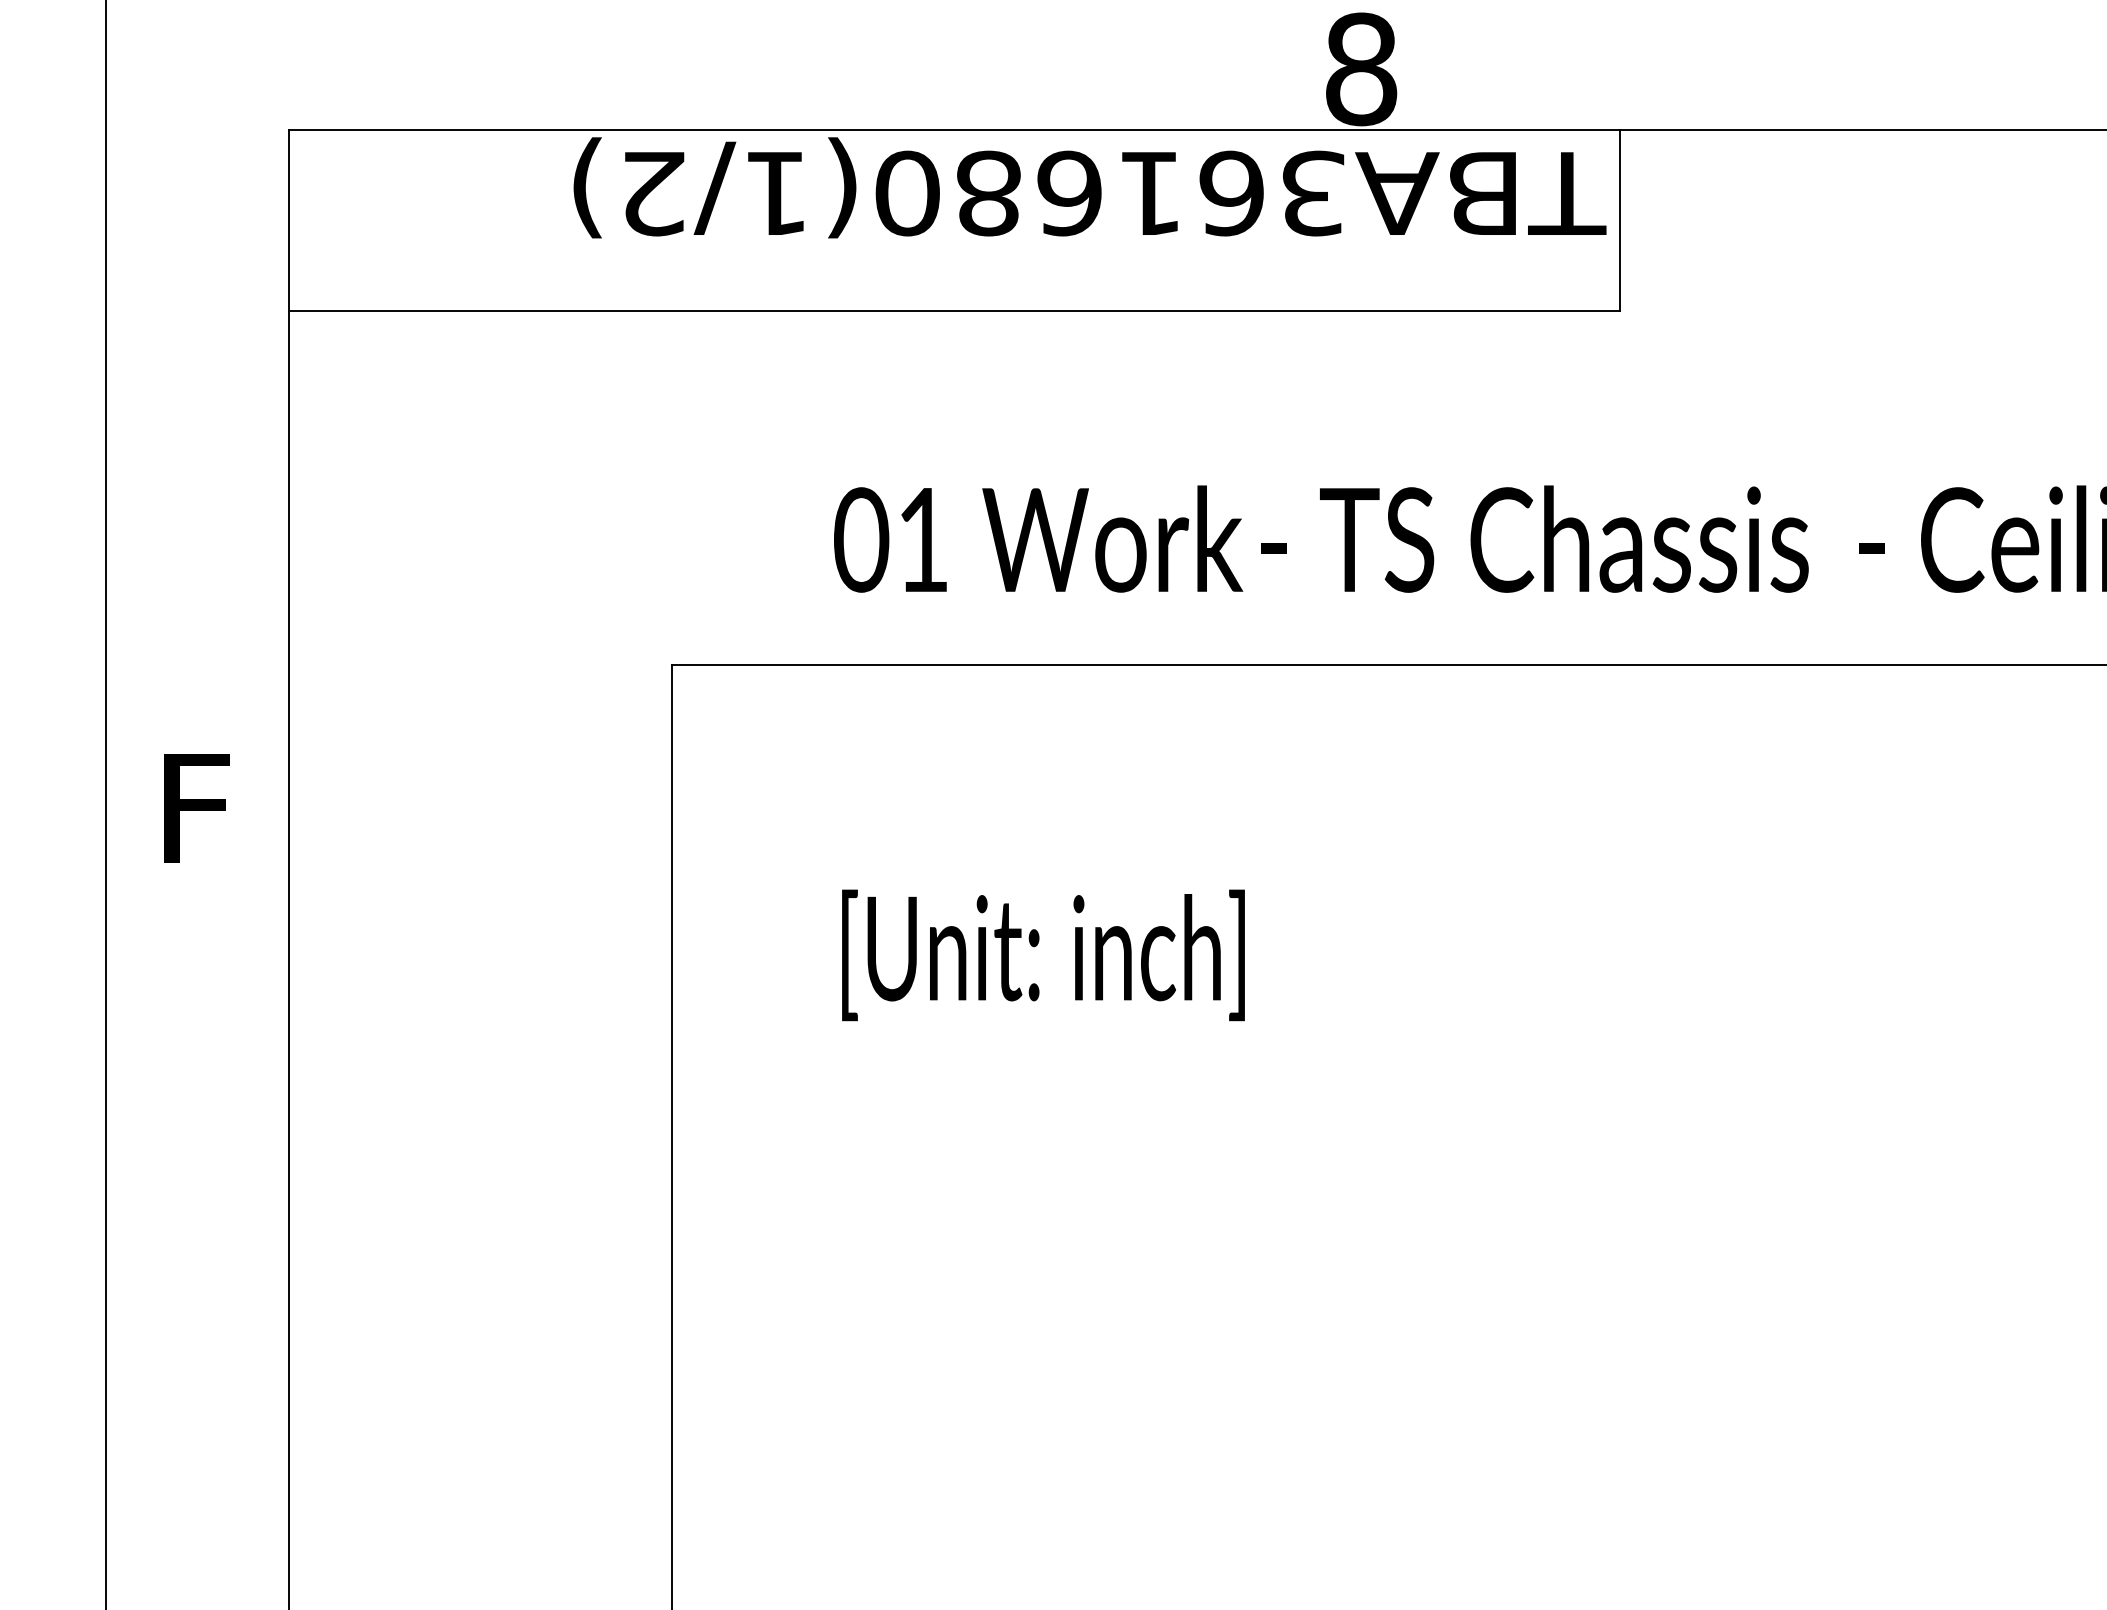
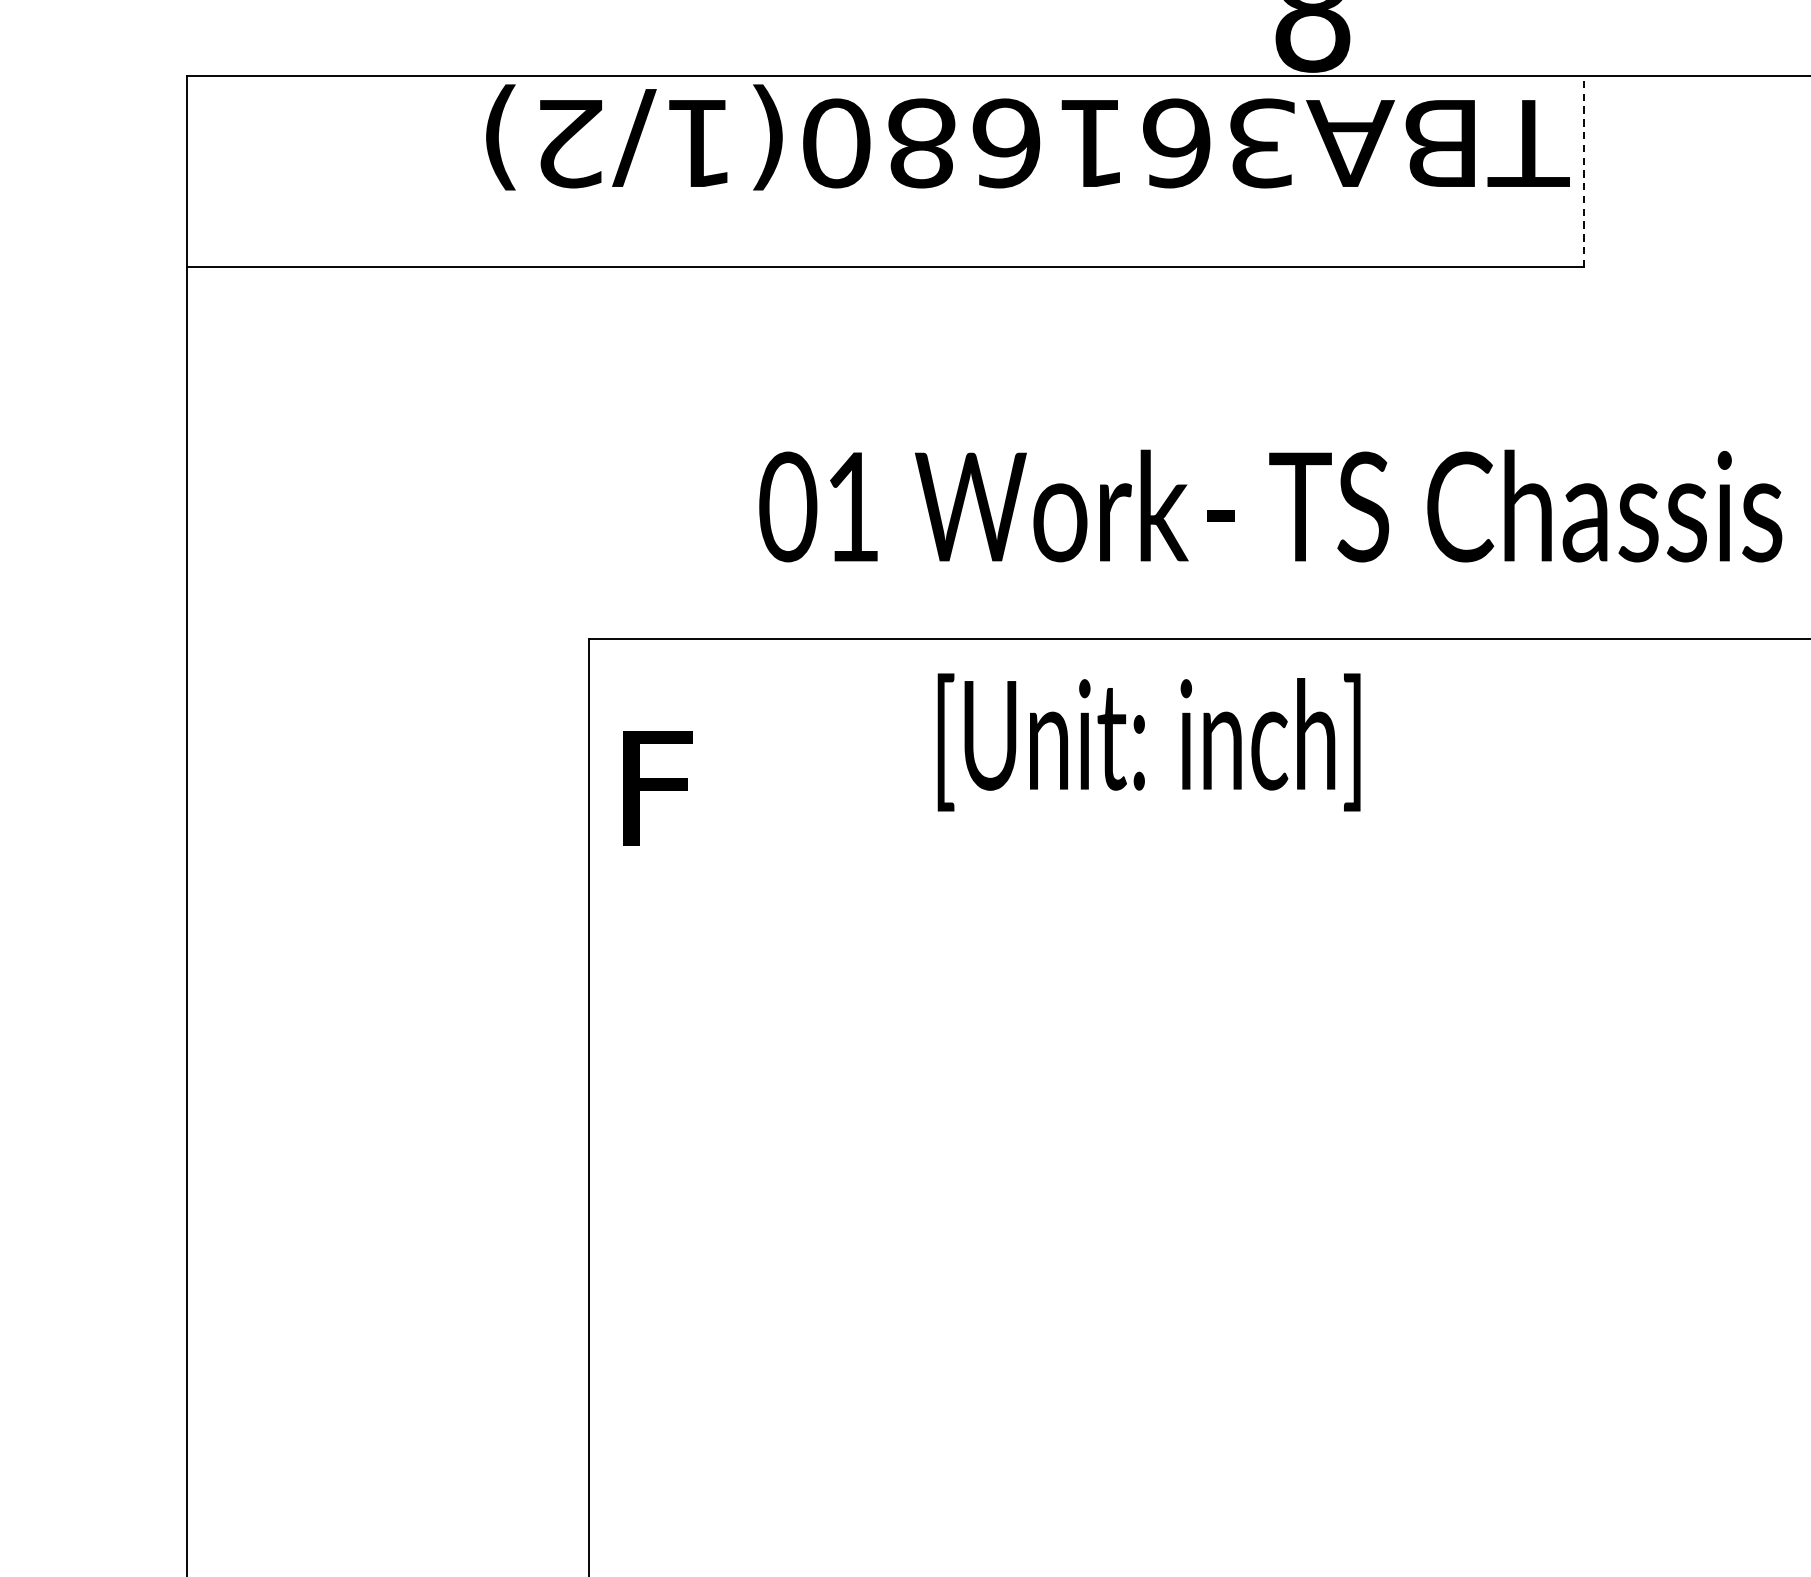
line: (1619, 220) -> (1583, 171), solid -> dashed
text: (196, 808) -> (656, 788), moved
text: (1043, 955) -> (1149, 742), moved

